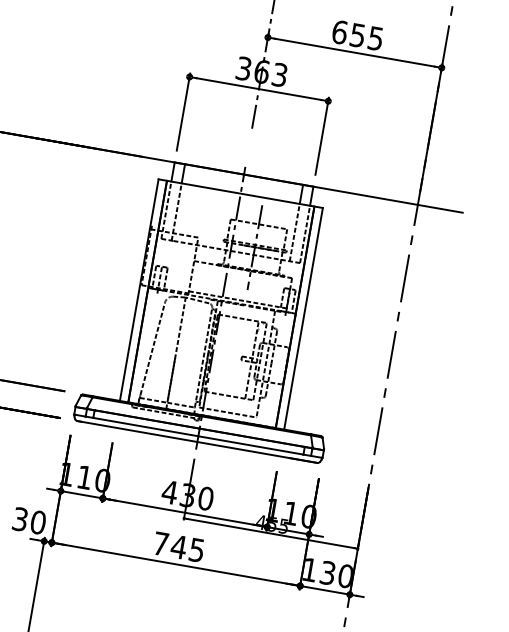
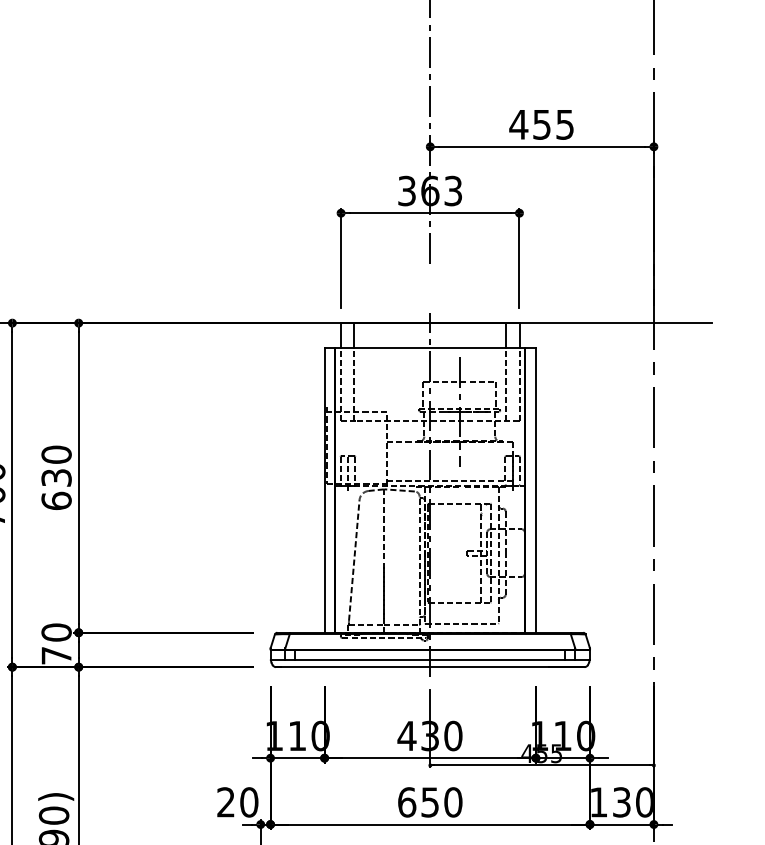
text: (339, 32) -> (518, 124), 655 -> 455
text: (19, 519) -> (225, 802), 30 -> 20
text: (179, 547) -> (430, 802), 745 -> 650

